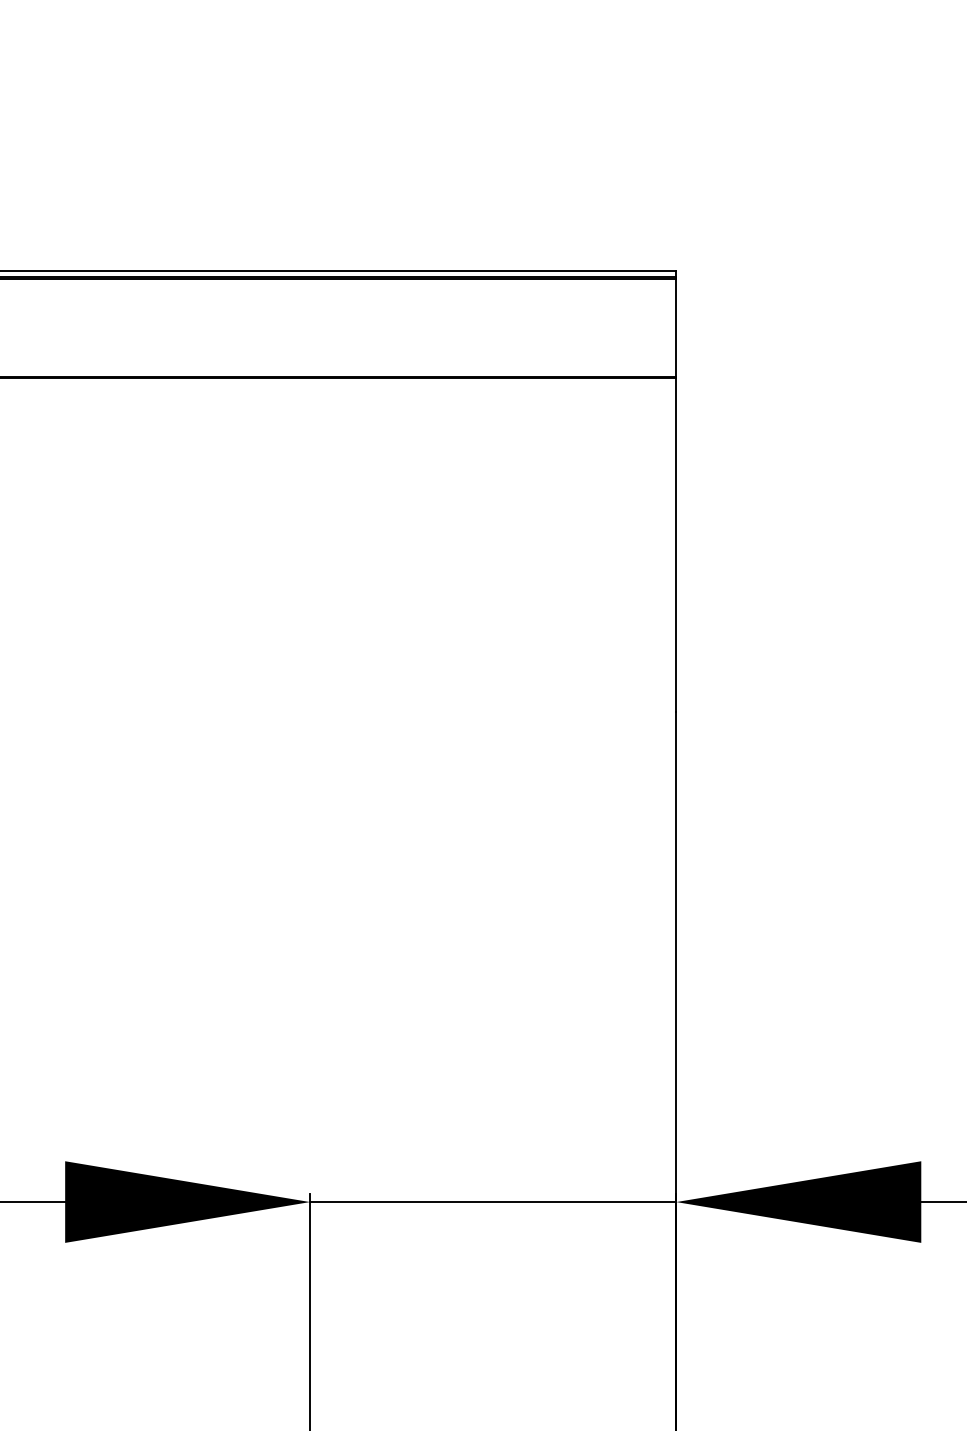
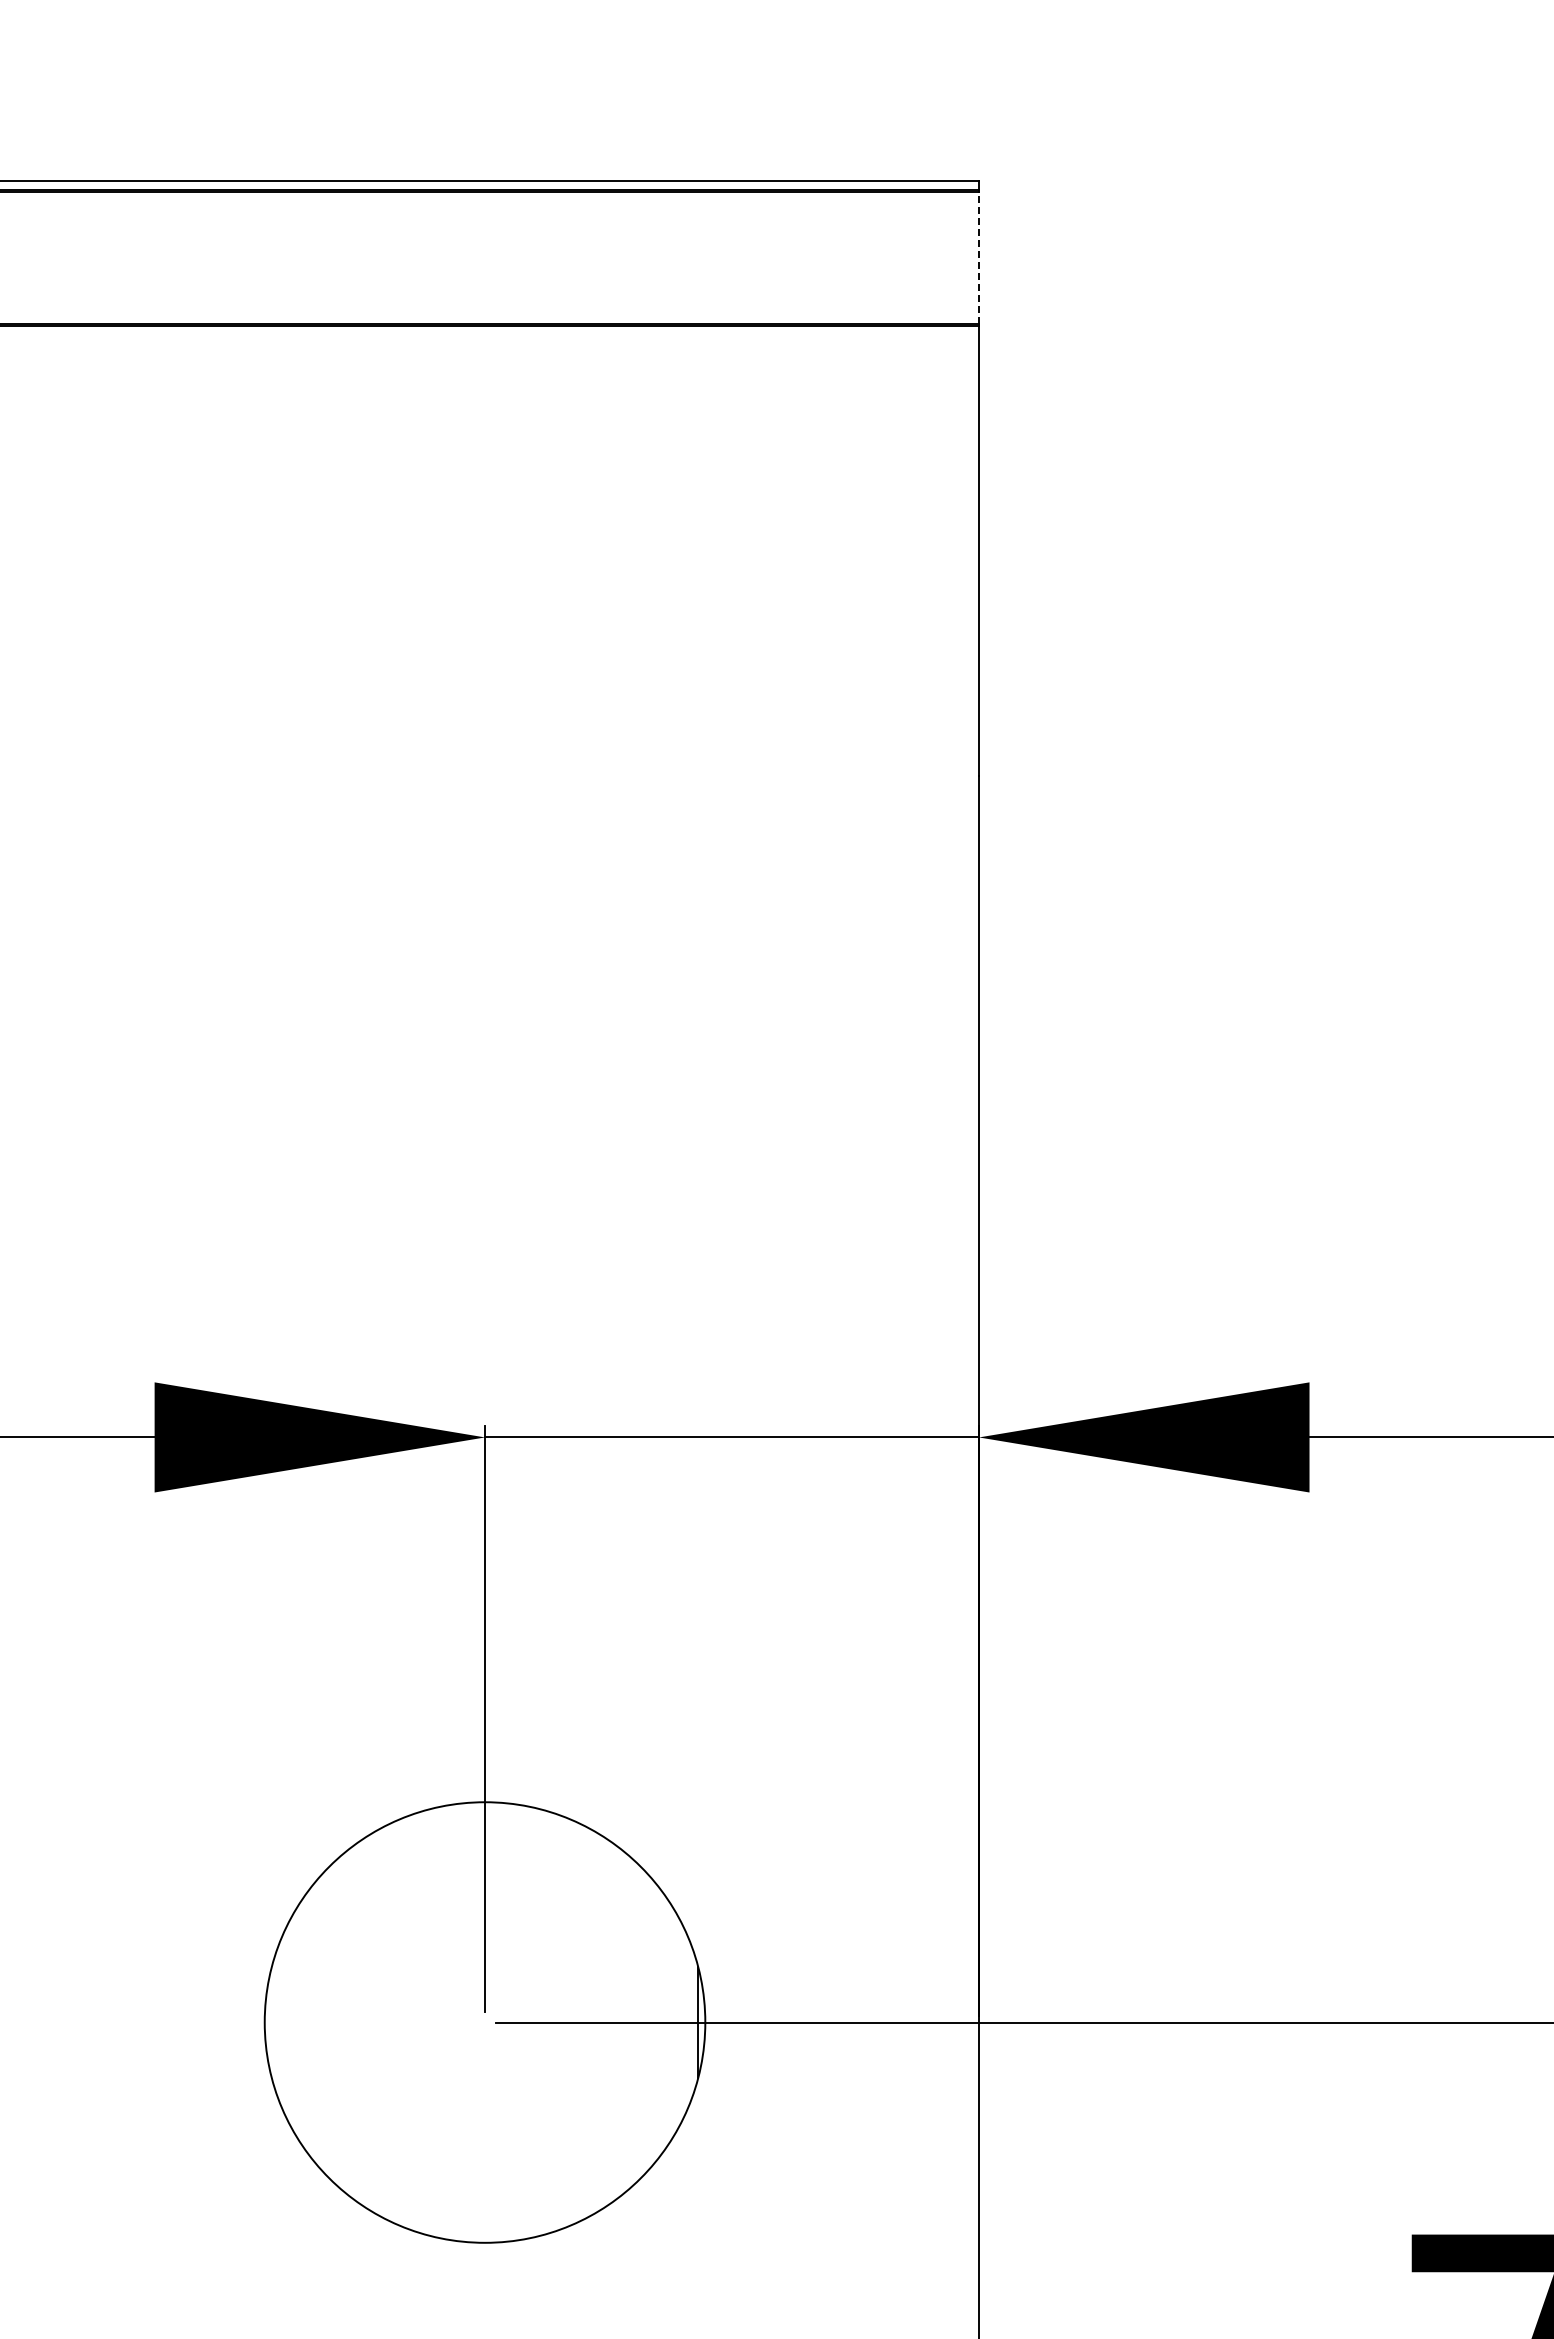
line: (676, 327) -> (979, 257), solid -> dashed

